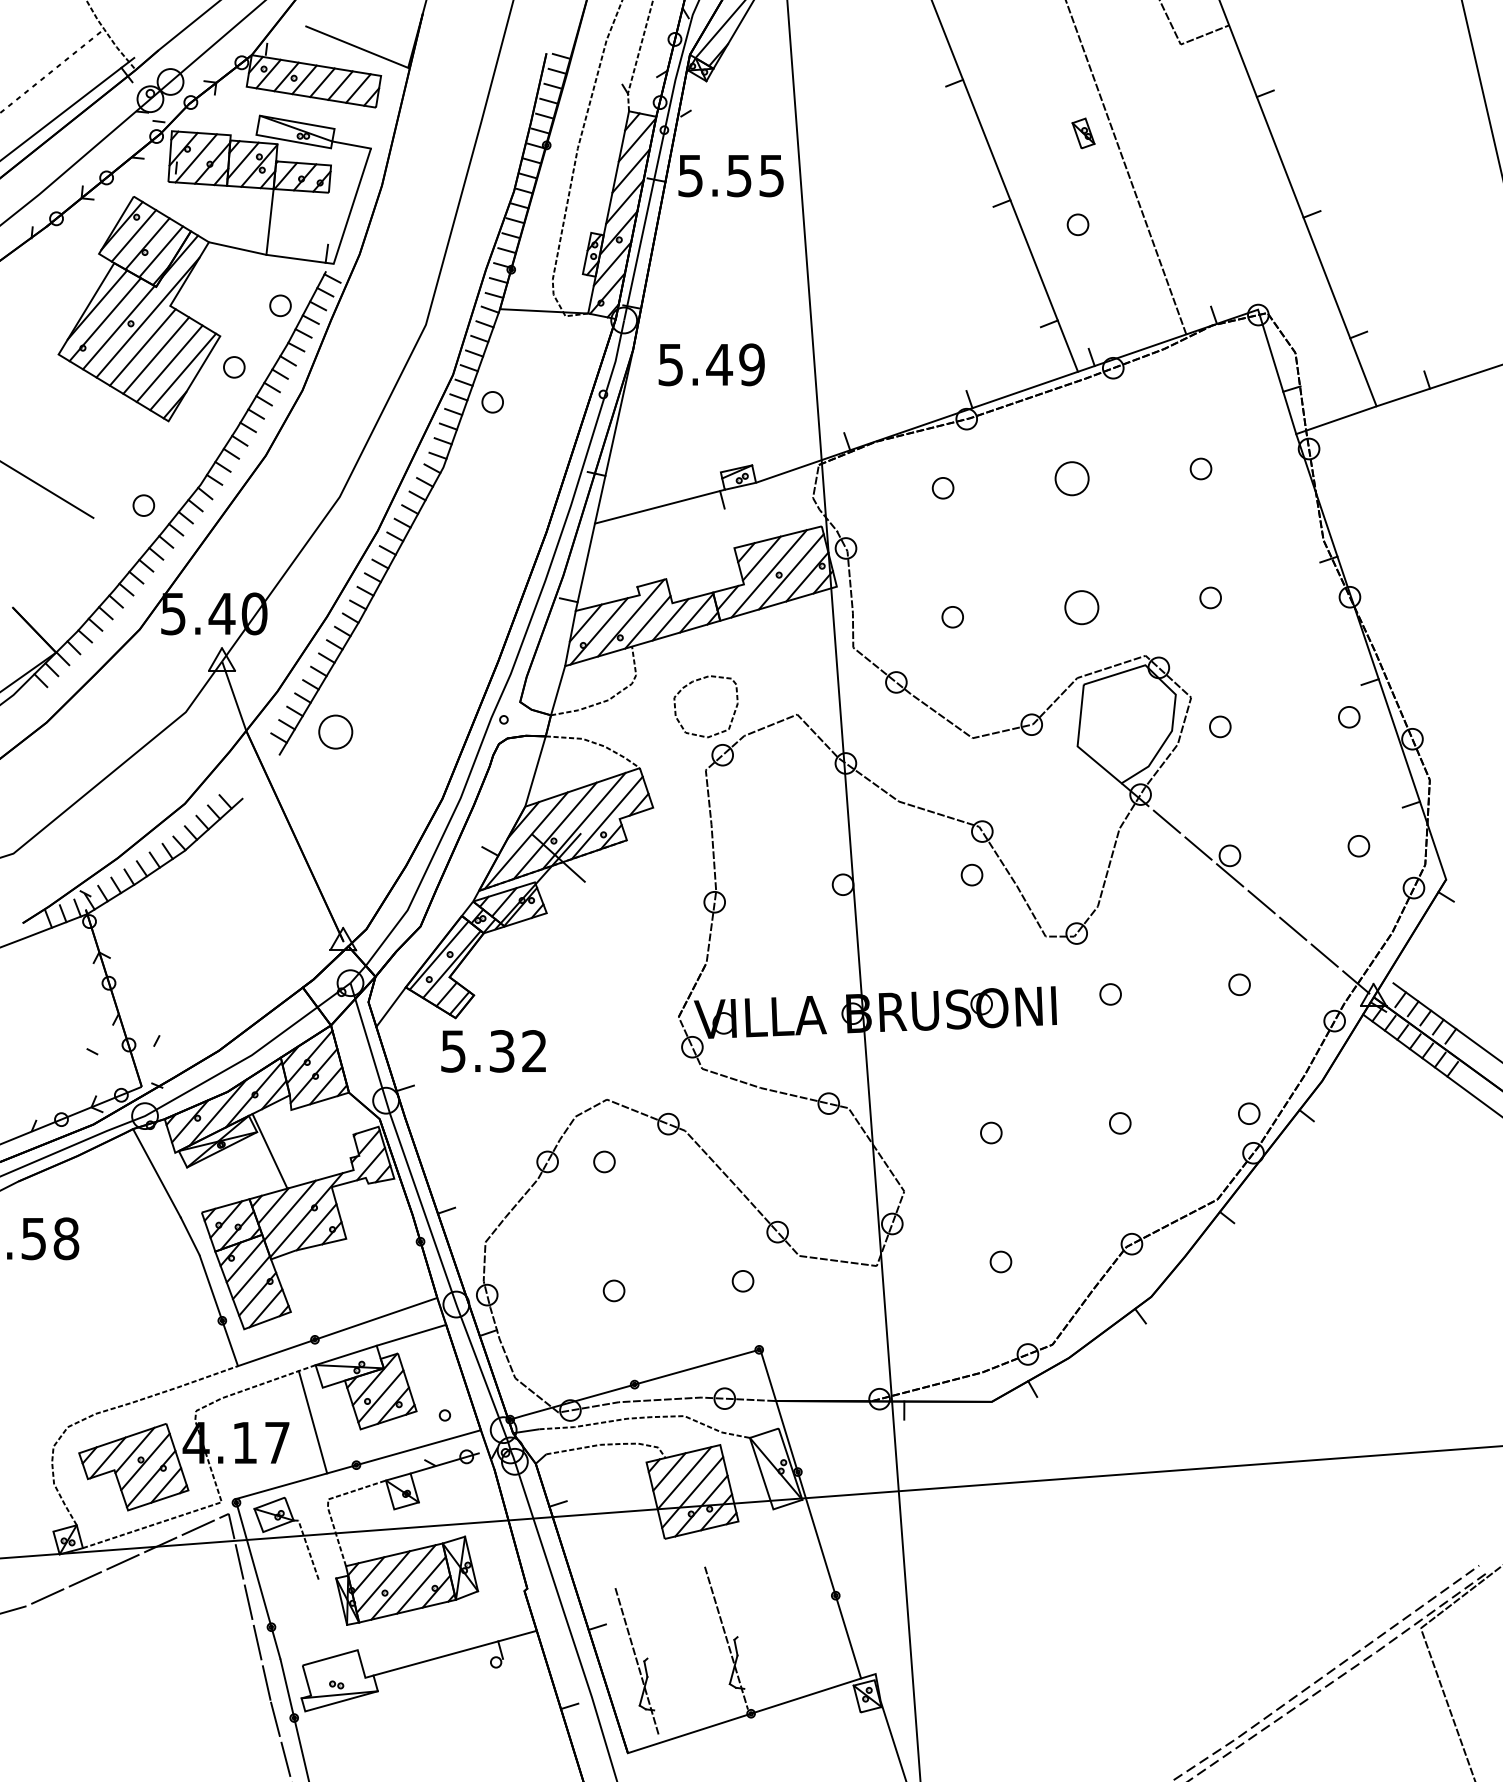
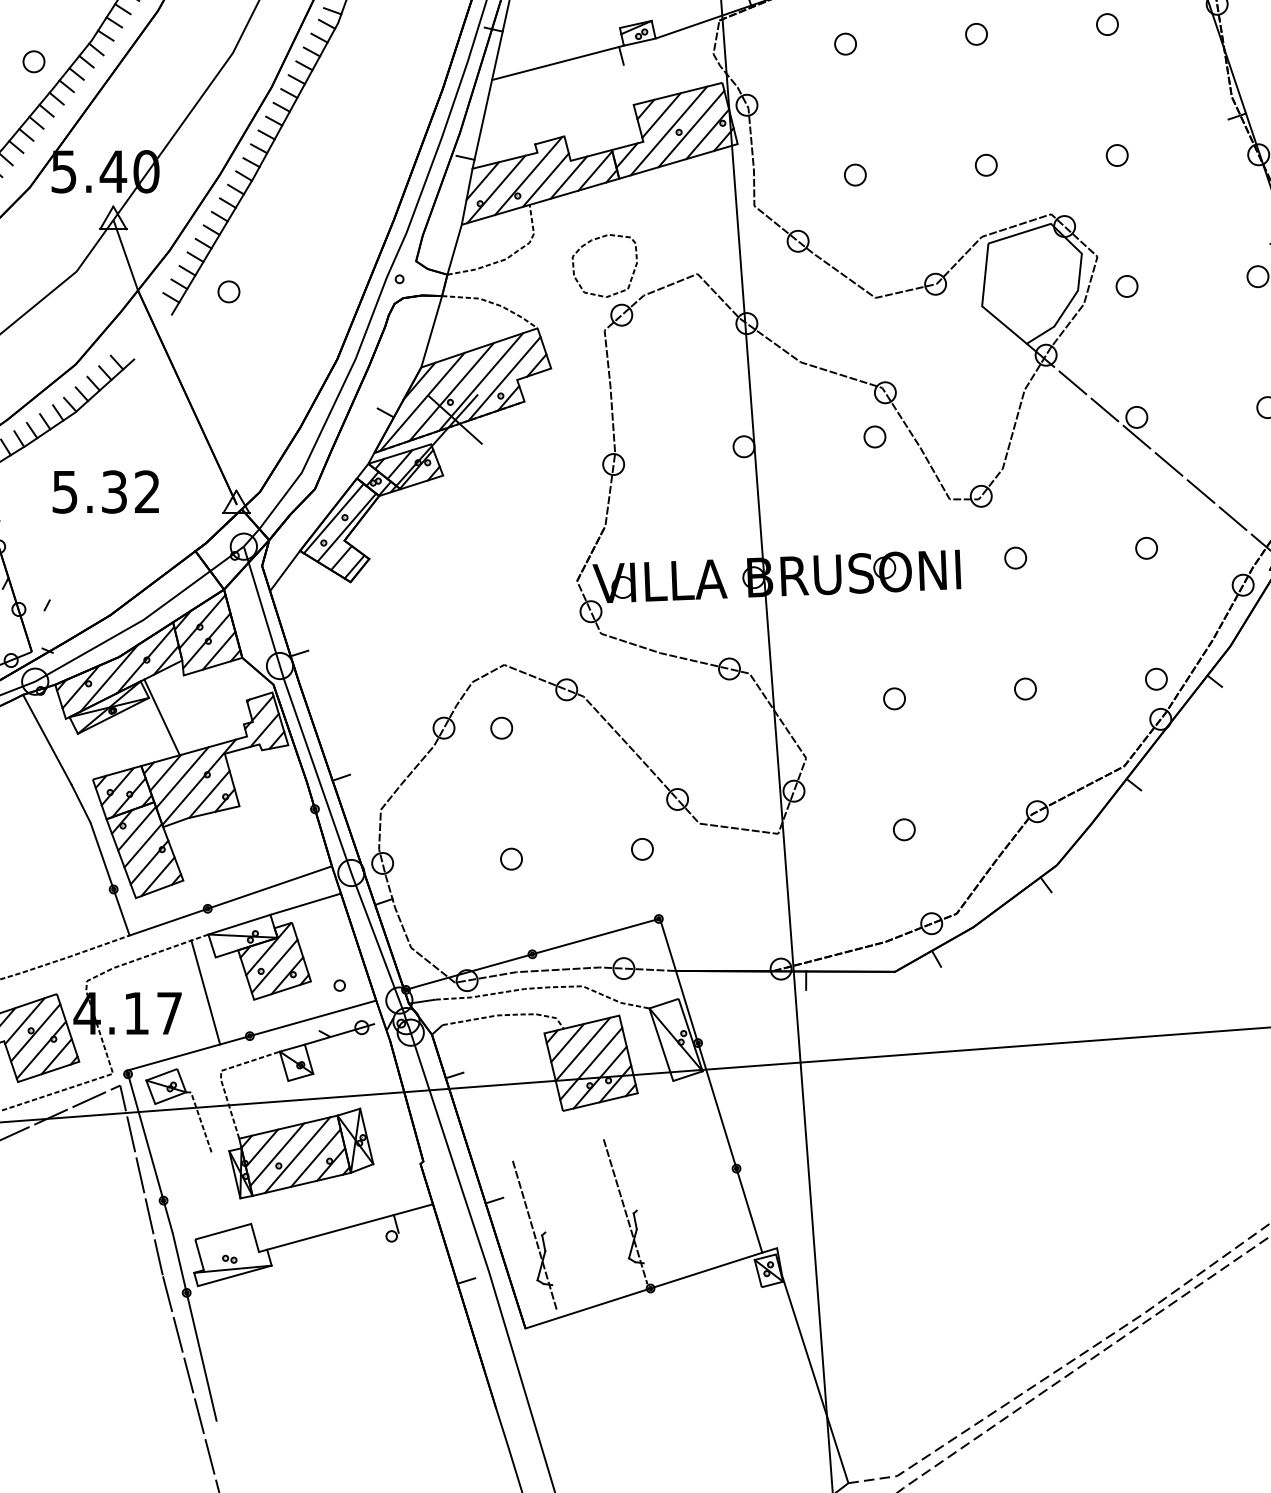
part: (1071, 478) -> (975, 34), size x0.62
part: (1081, 607) -> (986, 165), size x0.62
part: (335, 732) -> (228, 292), size x0.62
text: (493, 1051) -> (105, 492), moved

